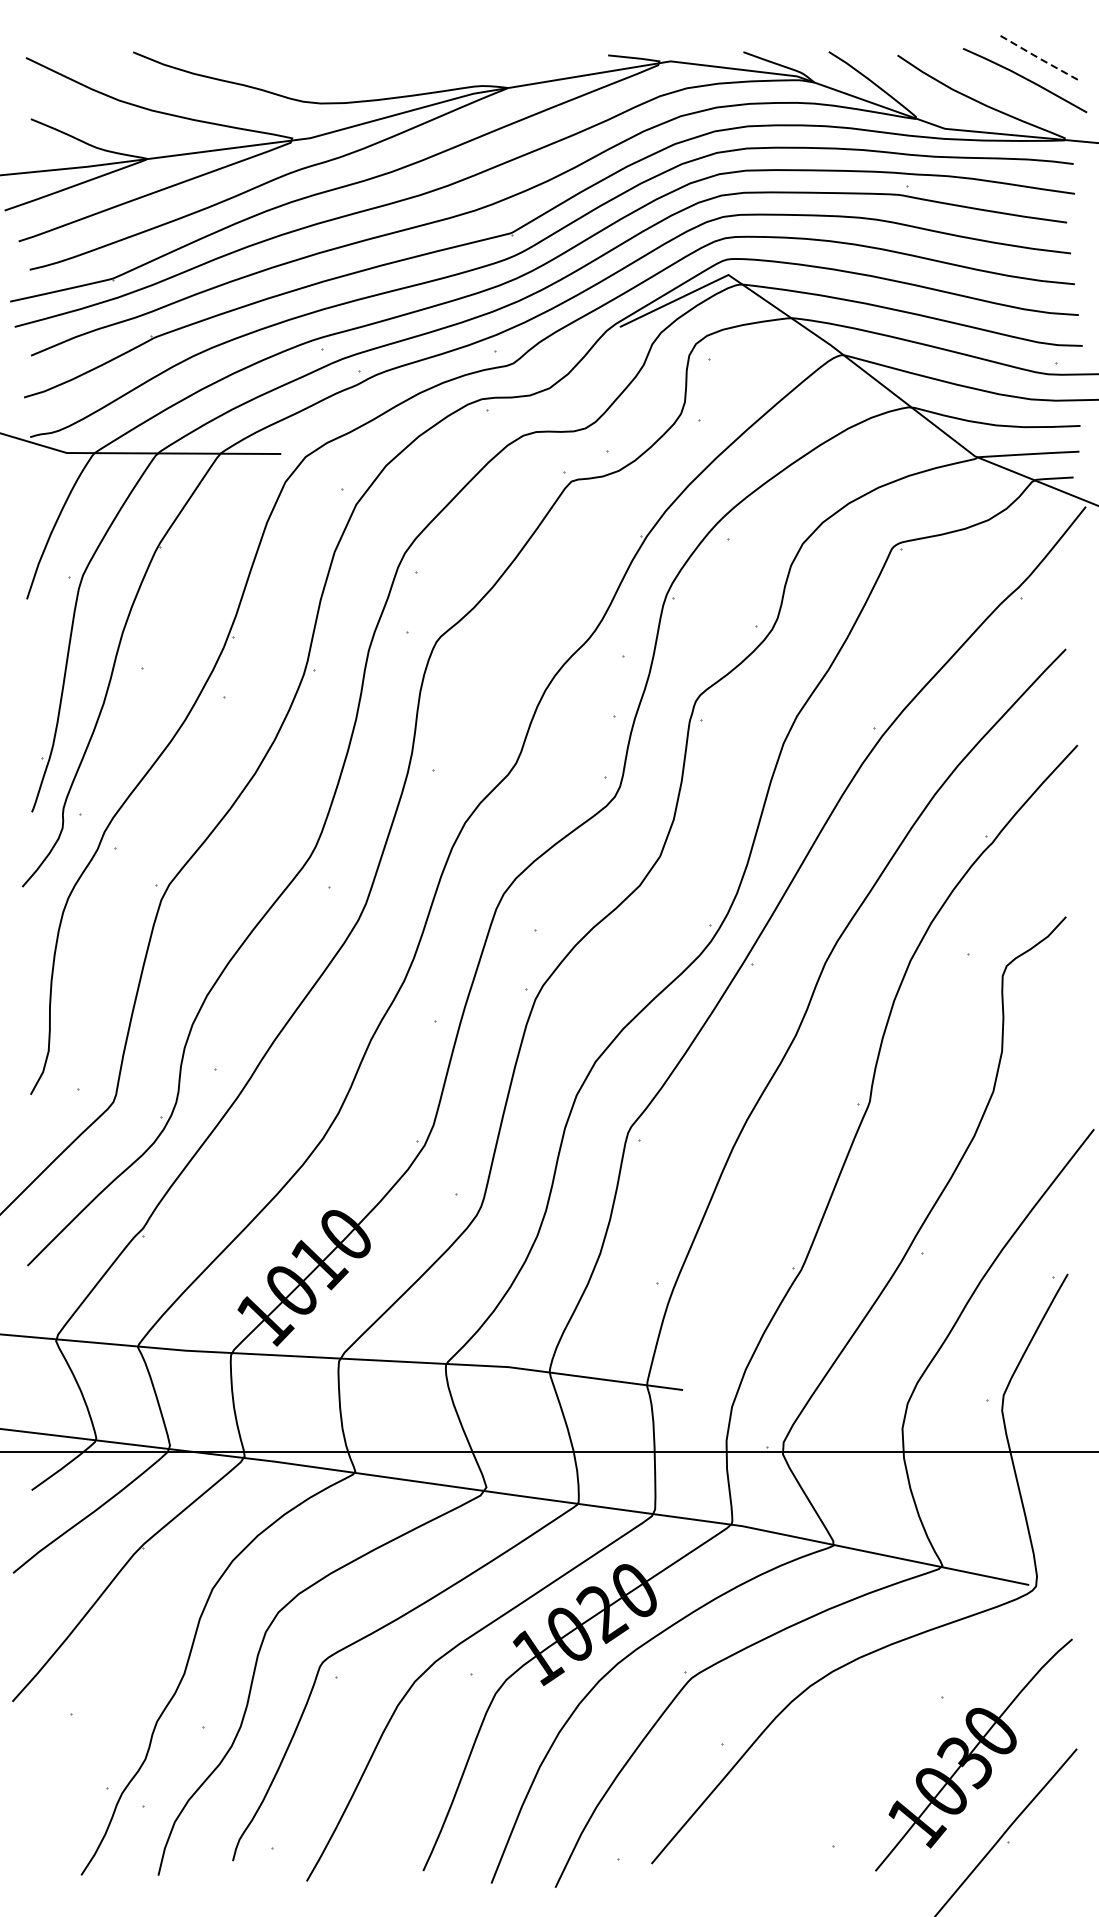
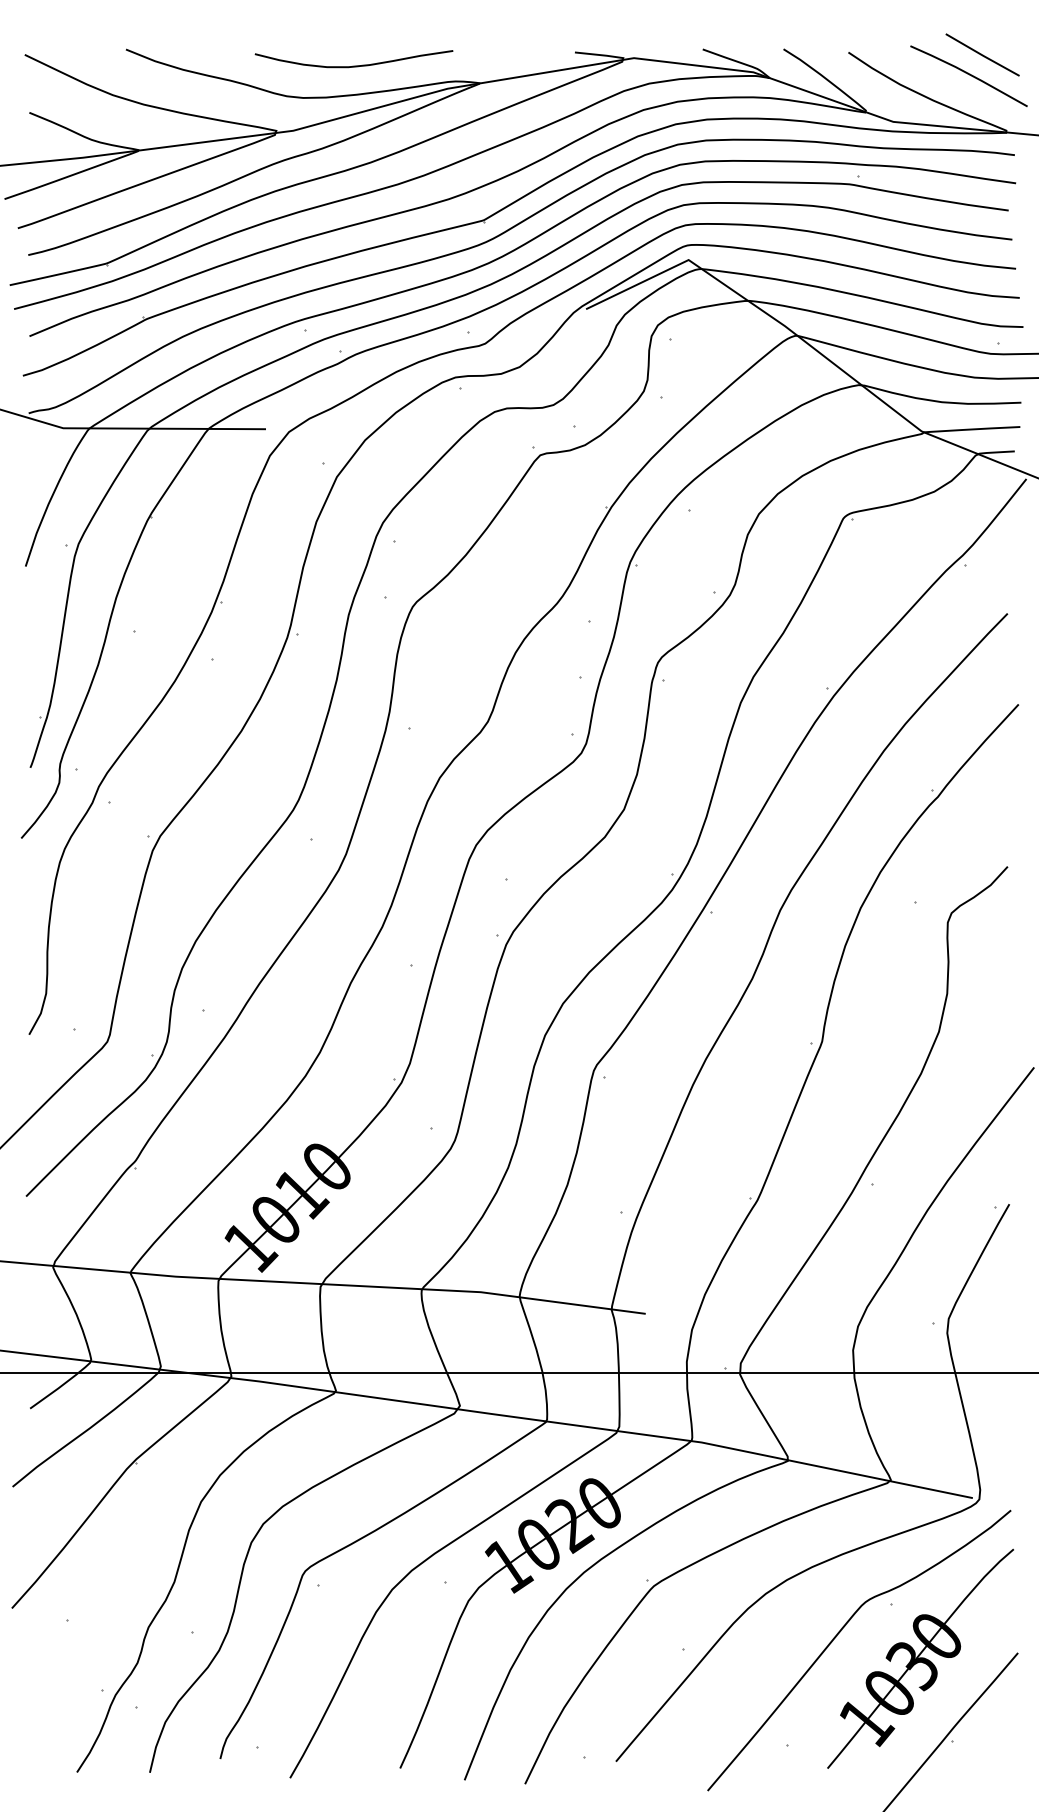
line: (1040, 58) -> (983, 55), dashed -> solid
curve: (373, 69) -> (353, 65), added
curve: (885, 1731) -> (837, 1636), added

